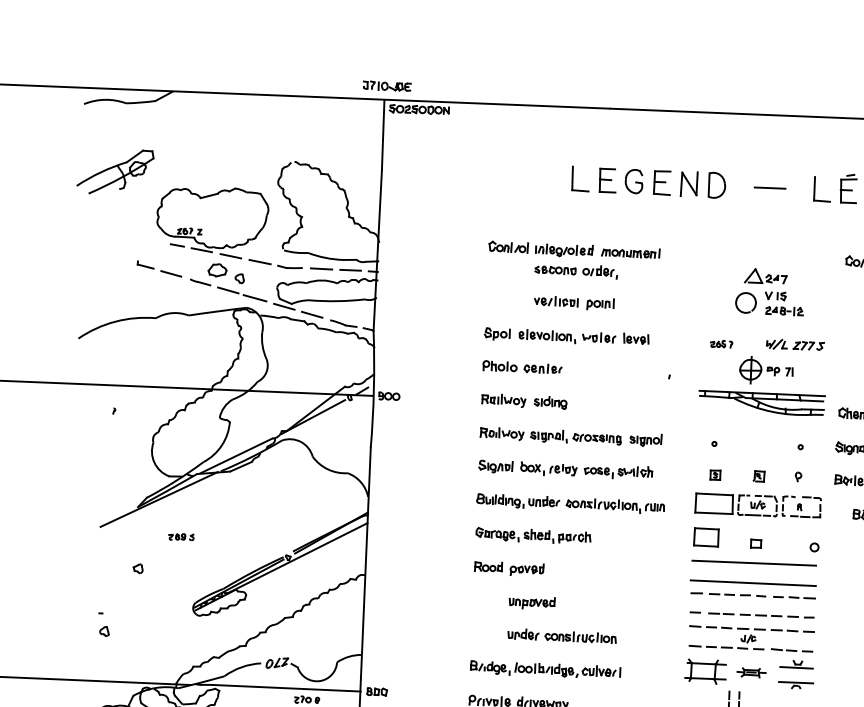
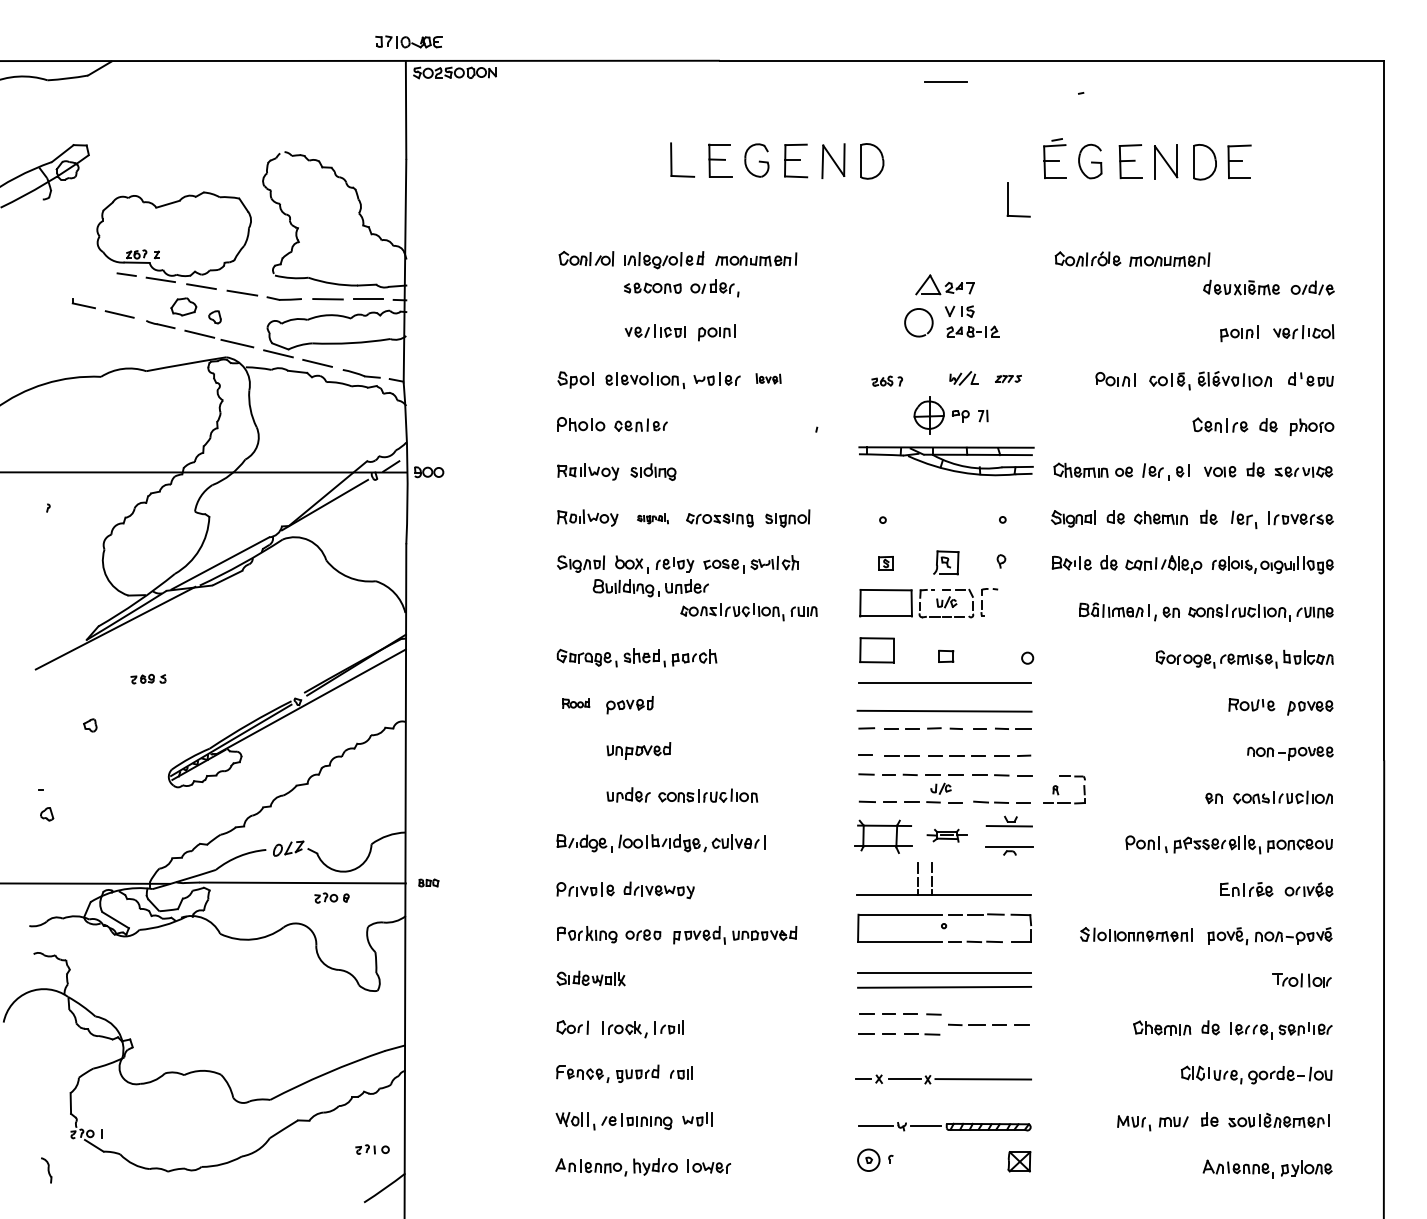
line: (769, 187) -> (945, 81), moved
part: (815, 188) -> (1008, 199), moved
part: (636, 338) -> (768, 378), size x0.7
part: (808, 345) -> (1008, 378), size x0.6
part: (548, 436) -> (652, 518), size x0.6
part: (758, 476) -> (946, 562), size x1.6
part: (517, 501) -> (650, 588), moved
part: (801, 506) -> (1058, 788), moved
part: (487, 566) -> (575, 703), size x0.7
part: (376, 691) -> (428, 882), size x0.7

